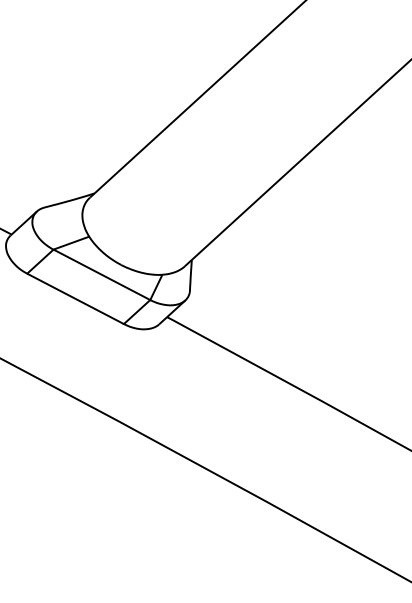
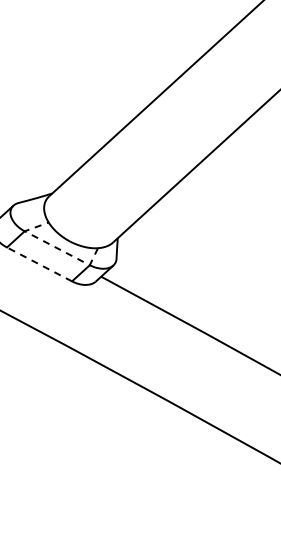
line: (96, 272) -> (53, 246), solid -> dashed
line: (75, 298) -> (39, 264), solid -> dashed

